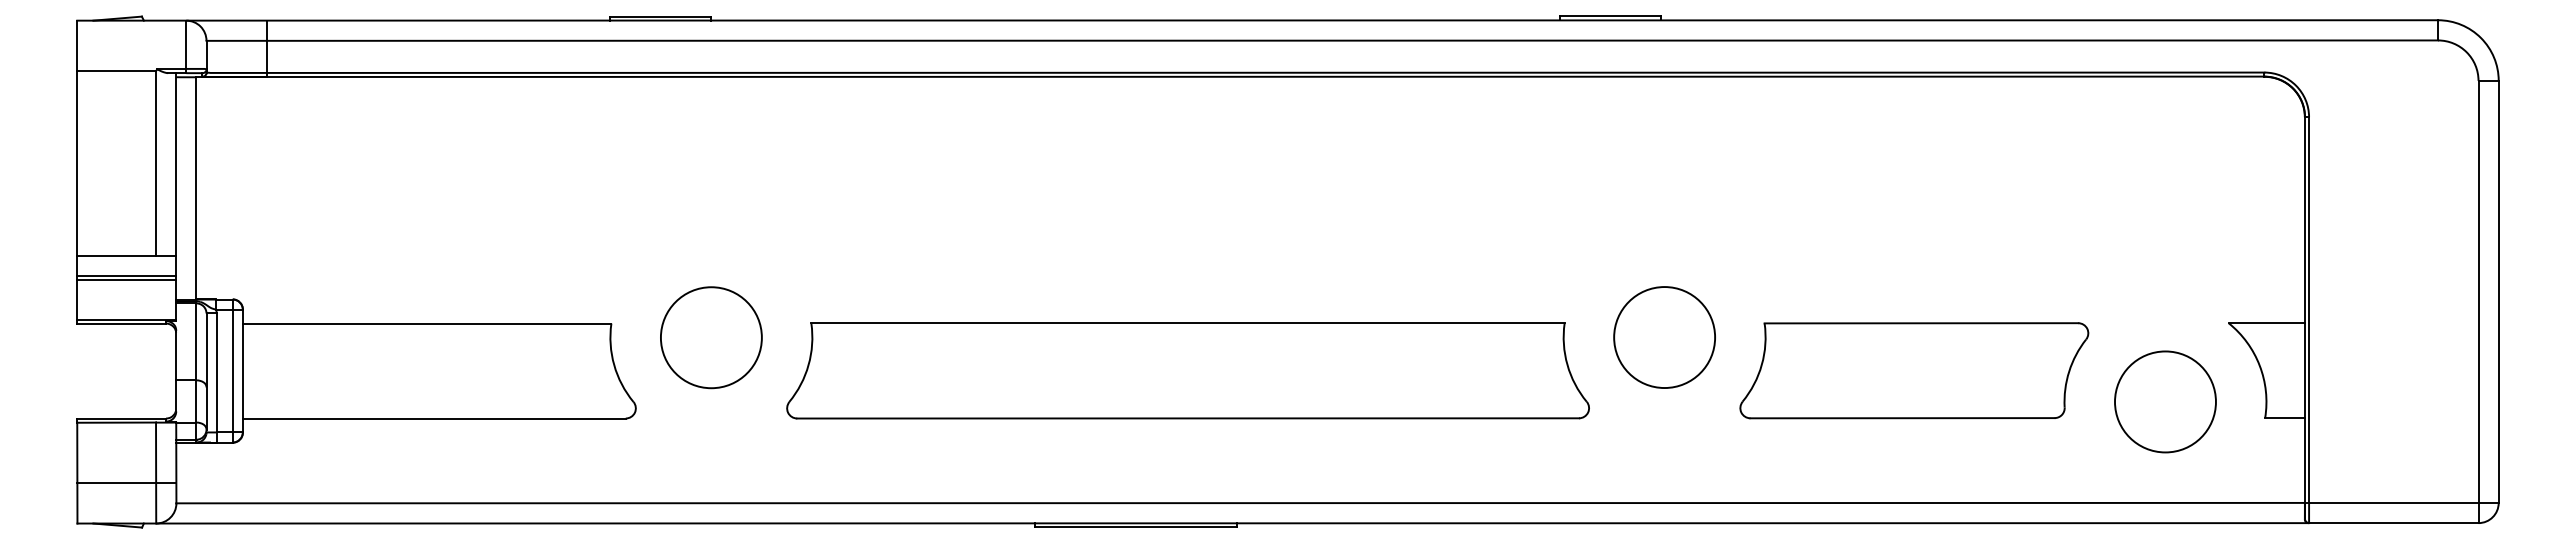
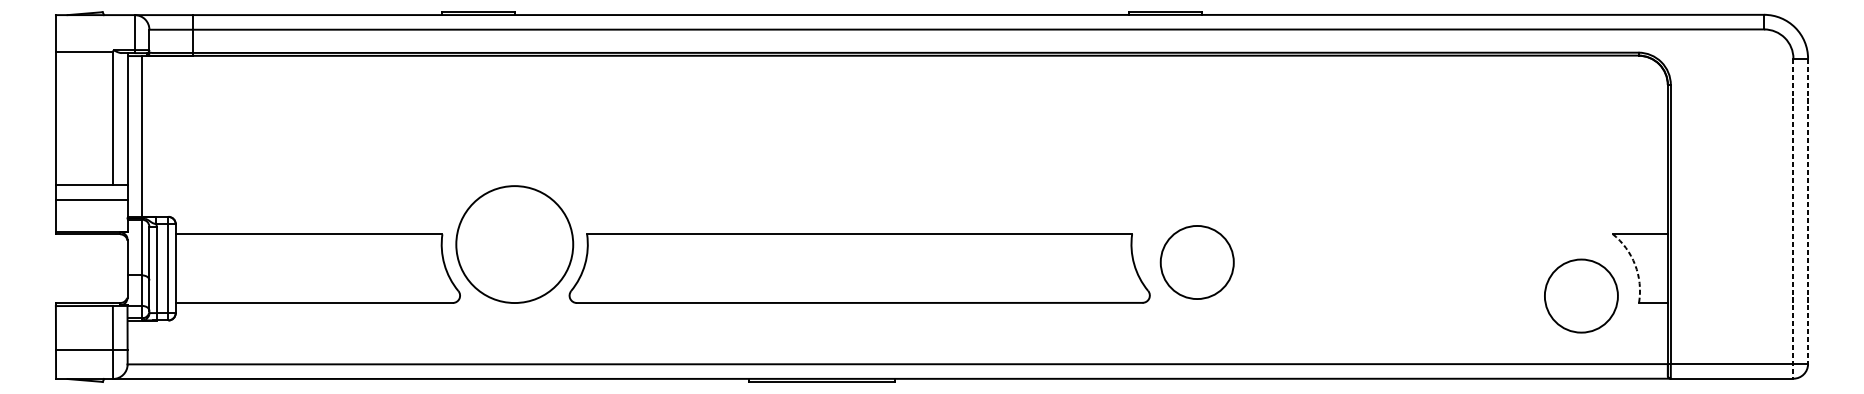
line: (126, 279) -> (91, 202), removed
line: (2498, 292) -> (1807, 211), solid -> dashed
line: (2478, 302) -> (1793, 219), solid -> dashed
circle: (710, 337) -> (514, 244), size x1.6
circle: (1664, 337) -> (1197, 262), moved
arc: (2259, 365) -> (1634, 264), solid -> dashed
part: (1914, 370) -> (1385, 268), removed
circle: (2165, 401) -> (1581, 295), moved

